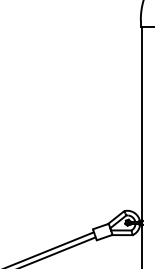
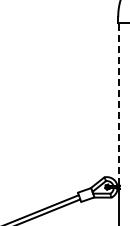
line: (142, 123) -> (119, 103), solid -> dashed

